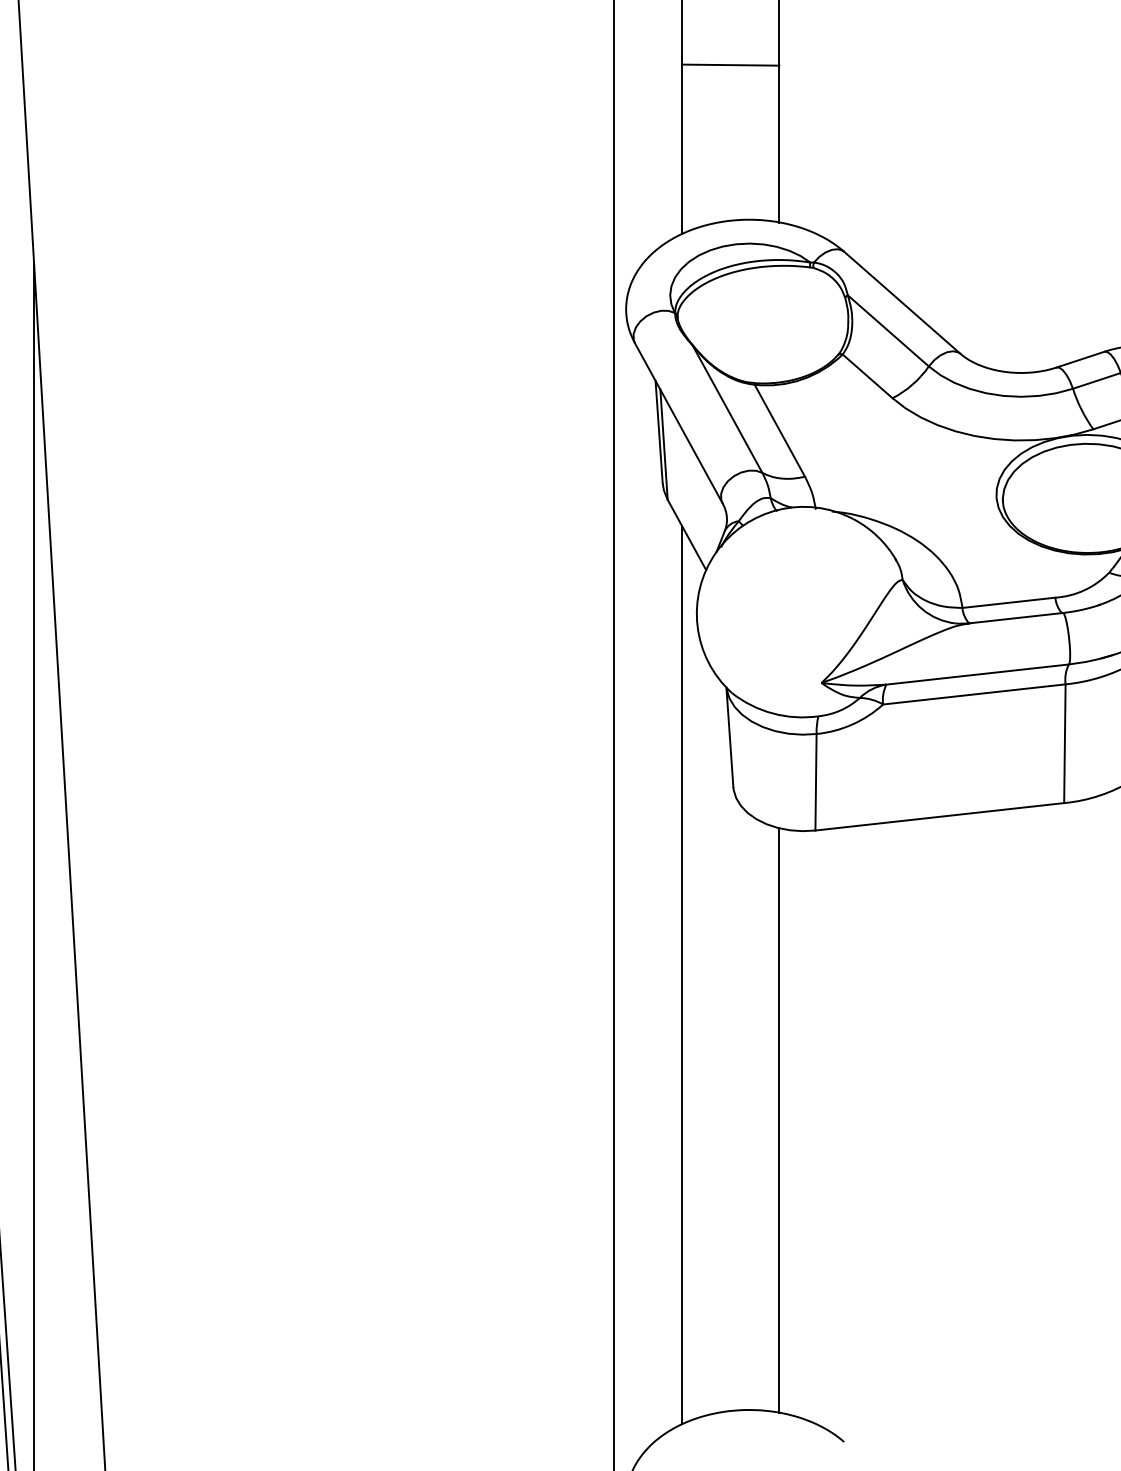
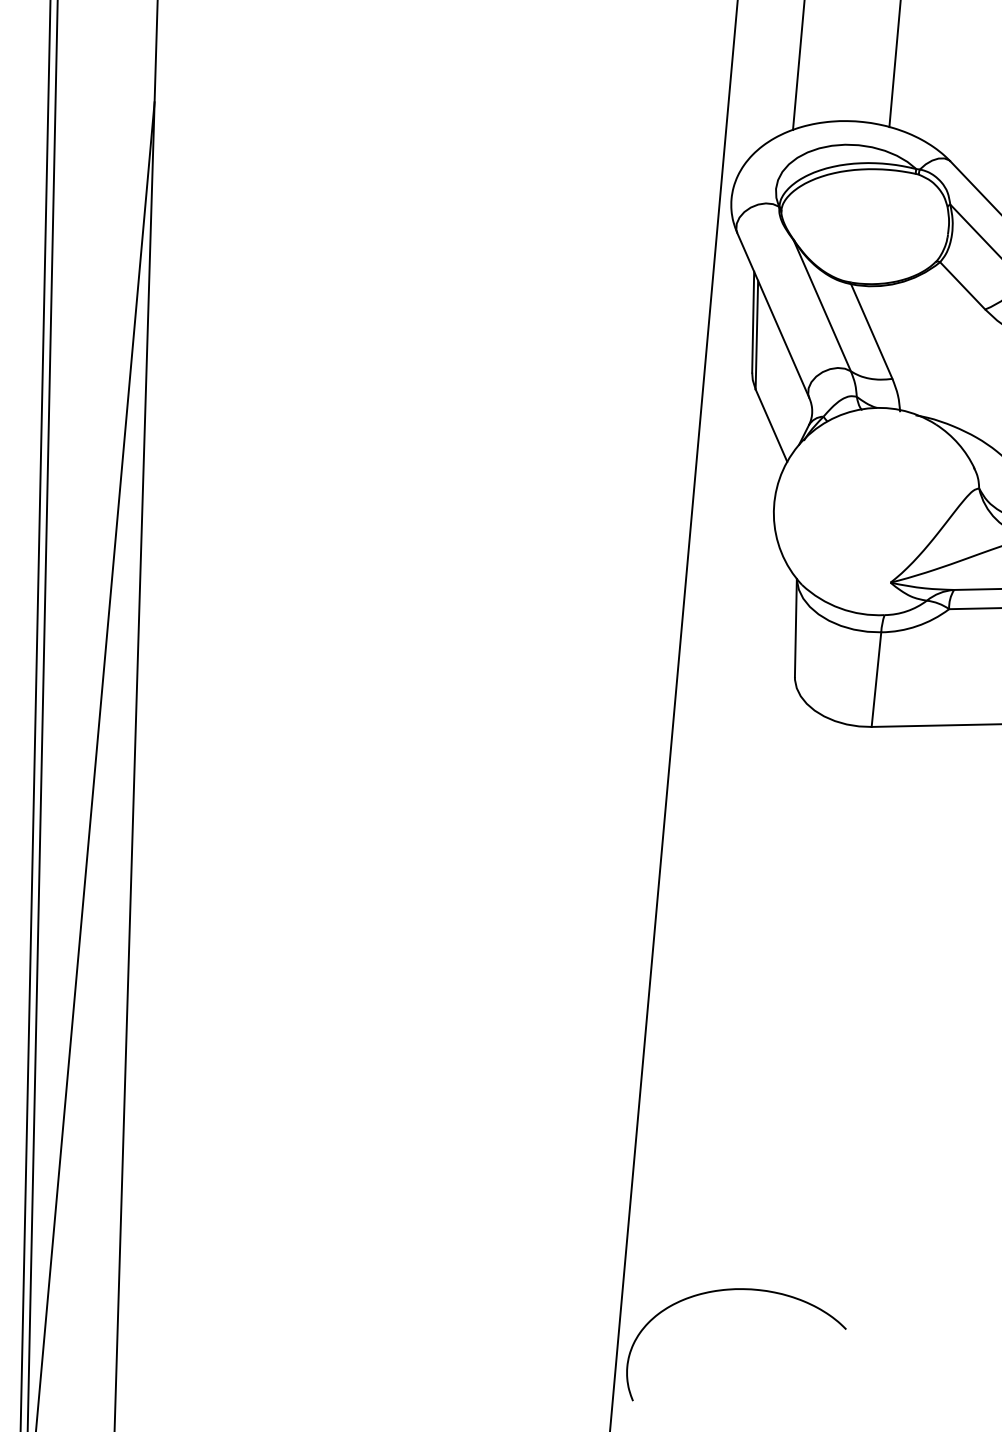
line: (682, 975) -> (728, 857), removed
line: (779, 1120) -> (811, 1008), removed

